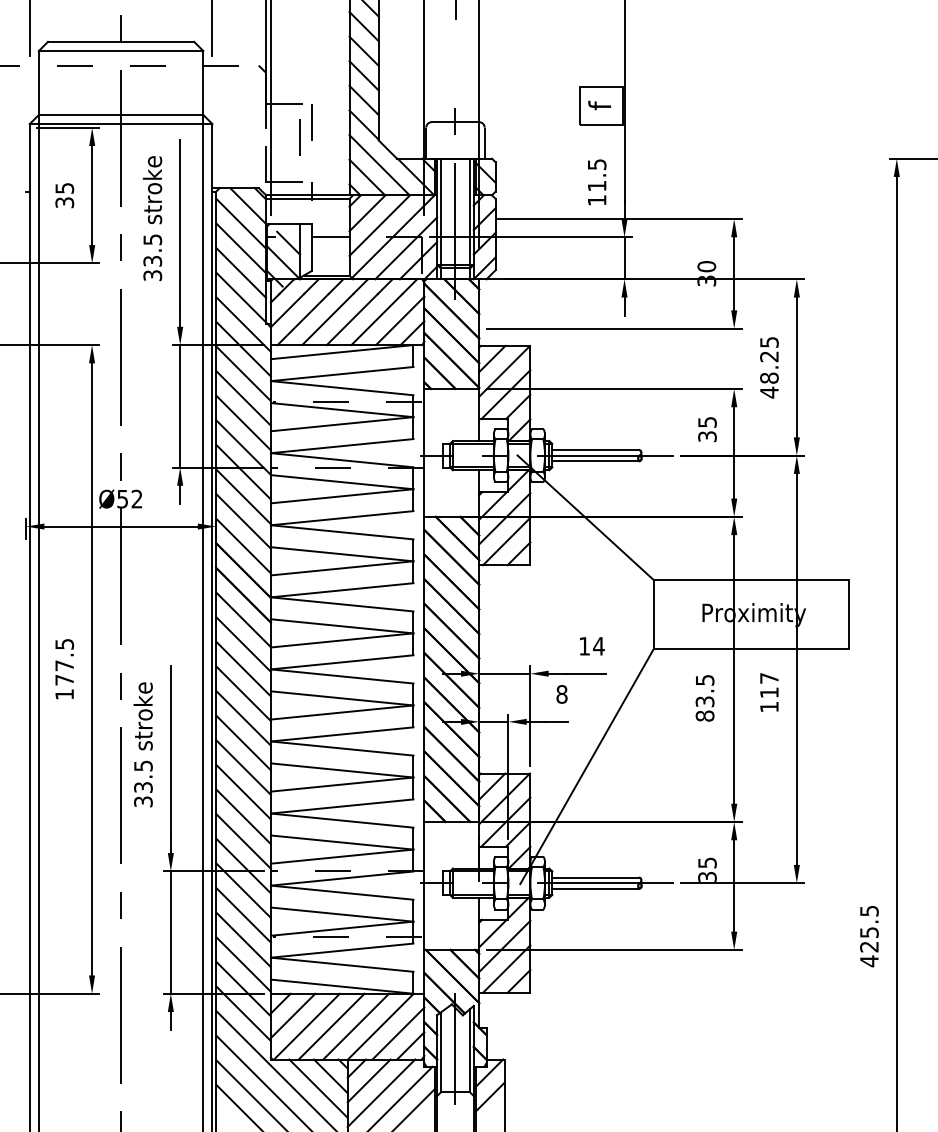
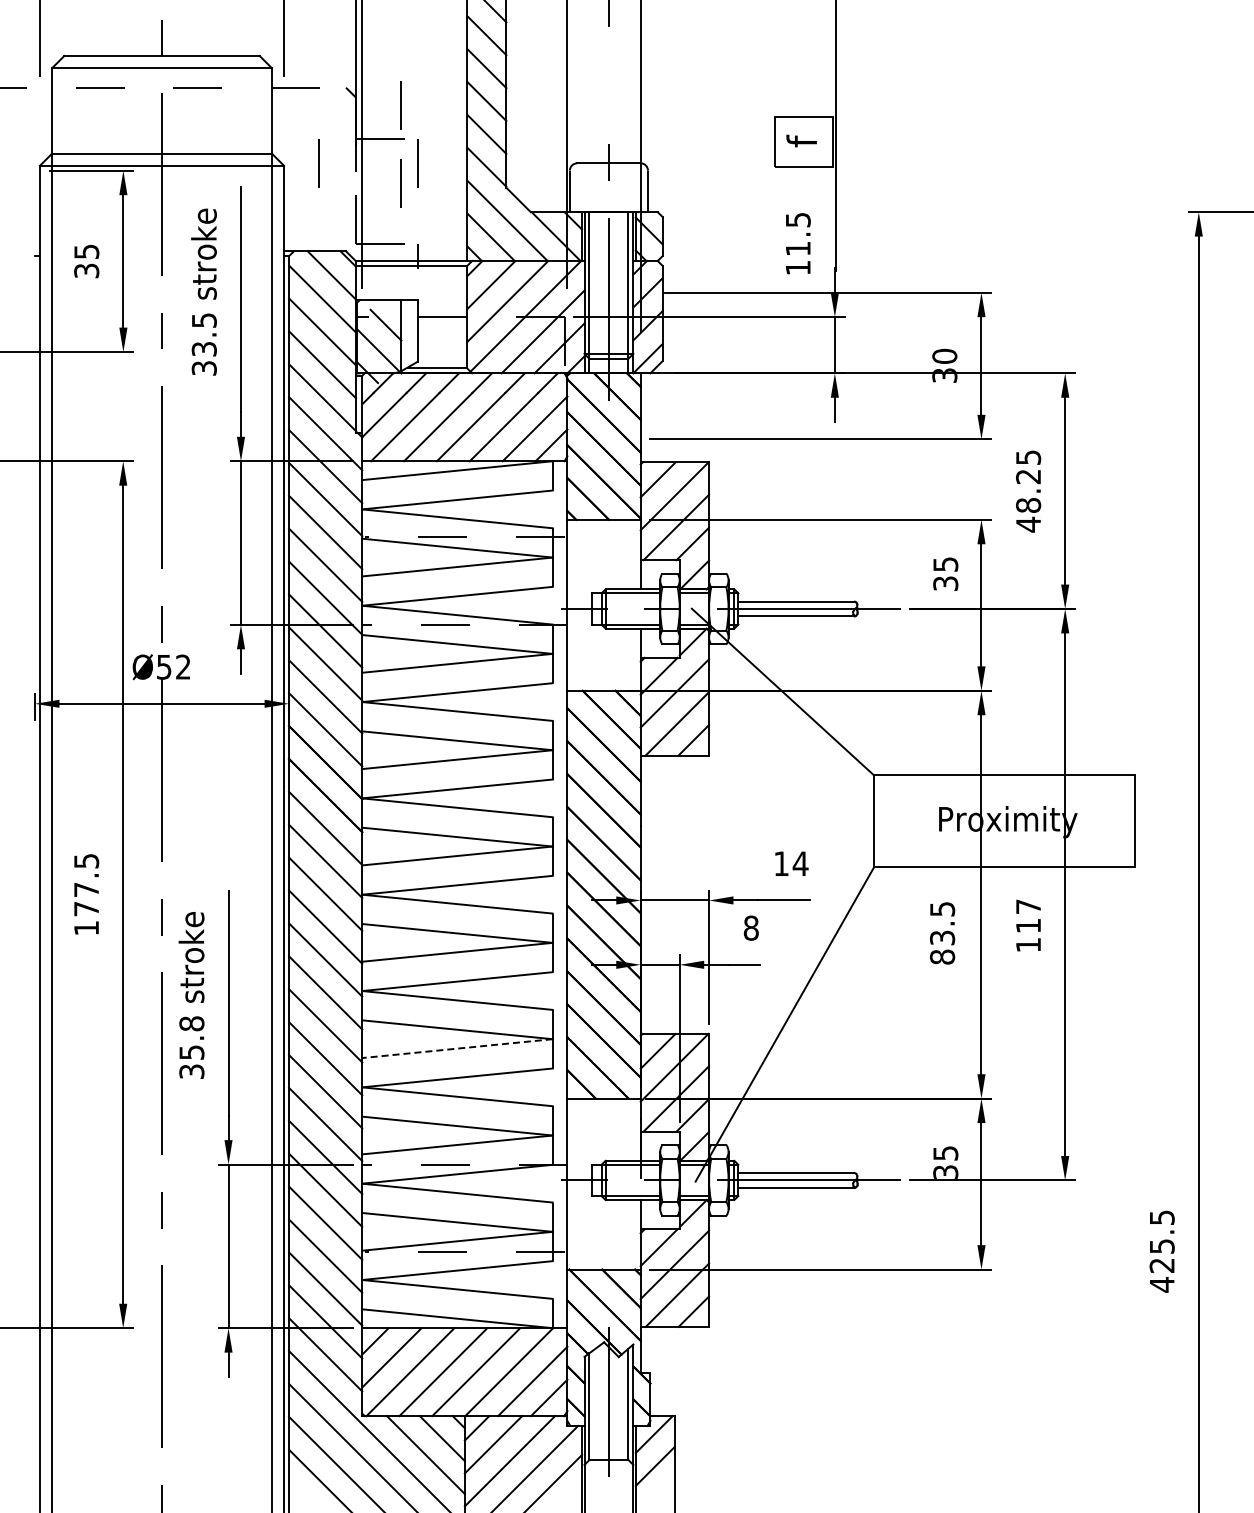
line: (299, 78) -> (400, 105), added
line: (238, 122) -> (318, 163), added
text: (143, 776) -> (191, 1037), 33.5 -> 35.8
line: (342, 784) -> (457, 1048), solid -> dashed

